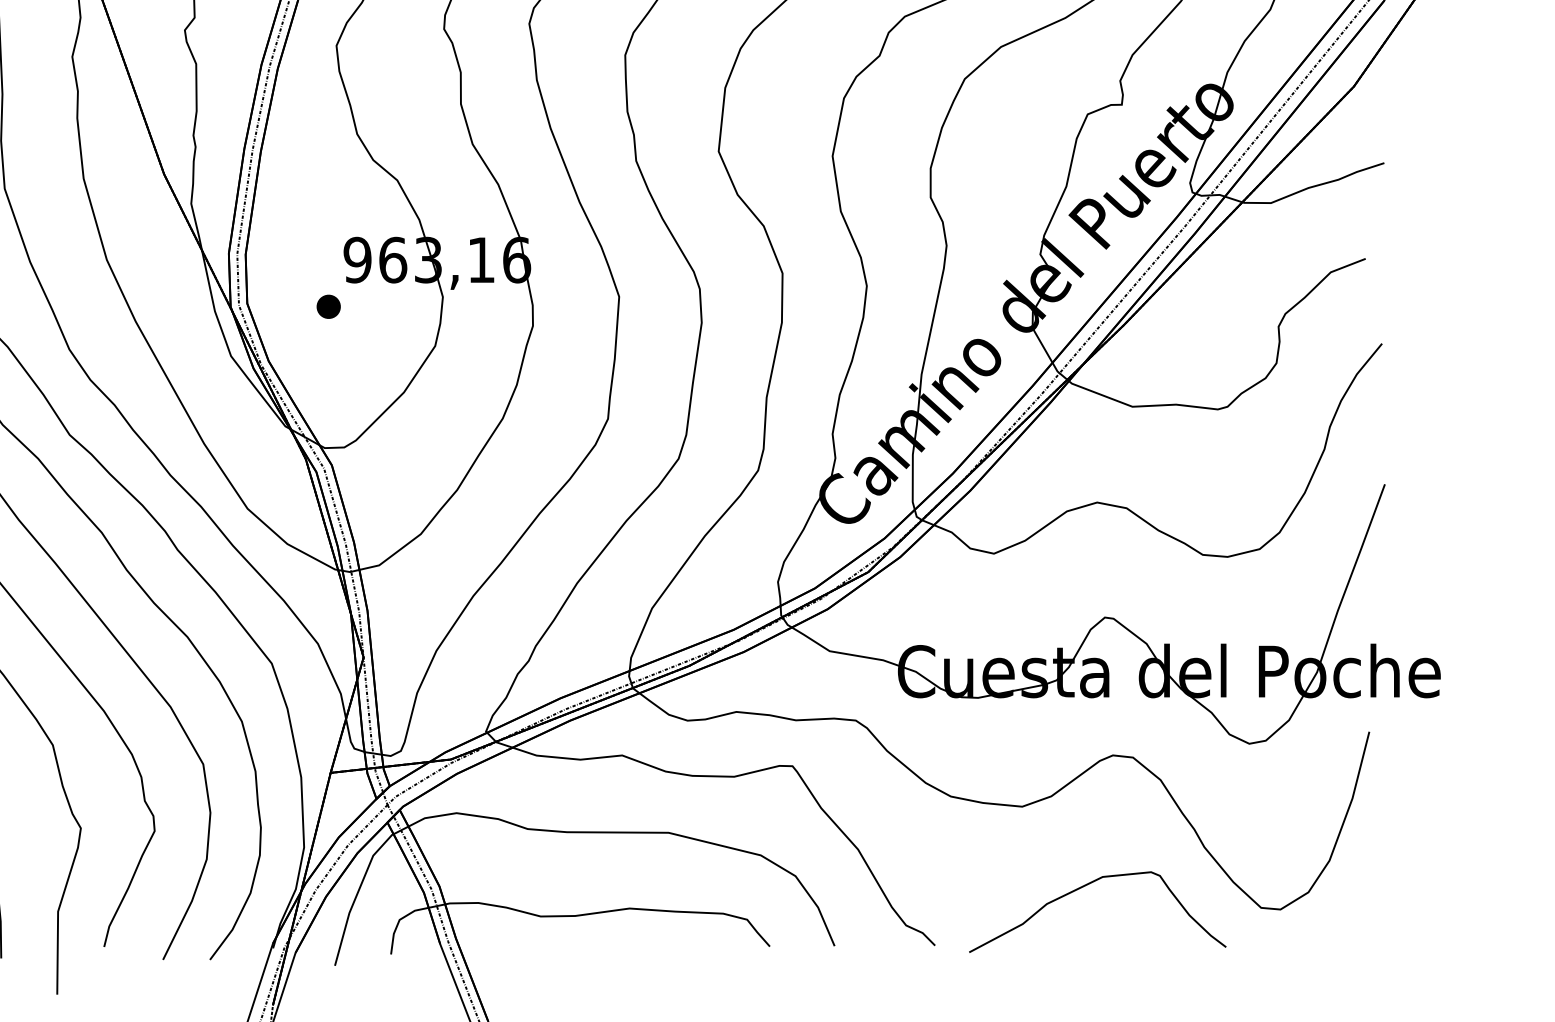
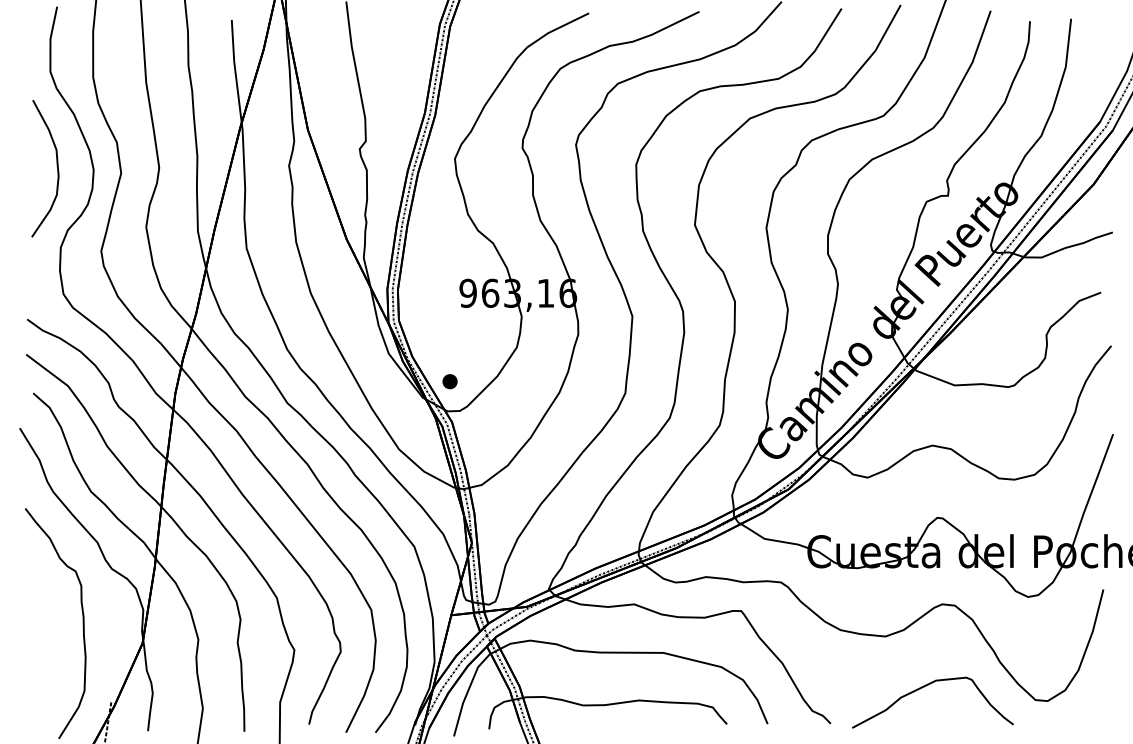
part: (327, 306) -> (449, 381), moved

